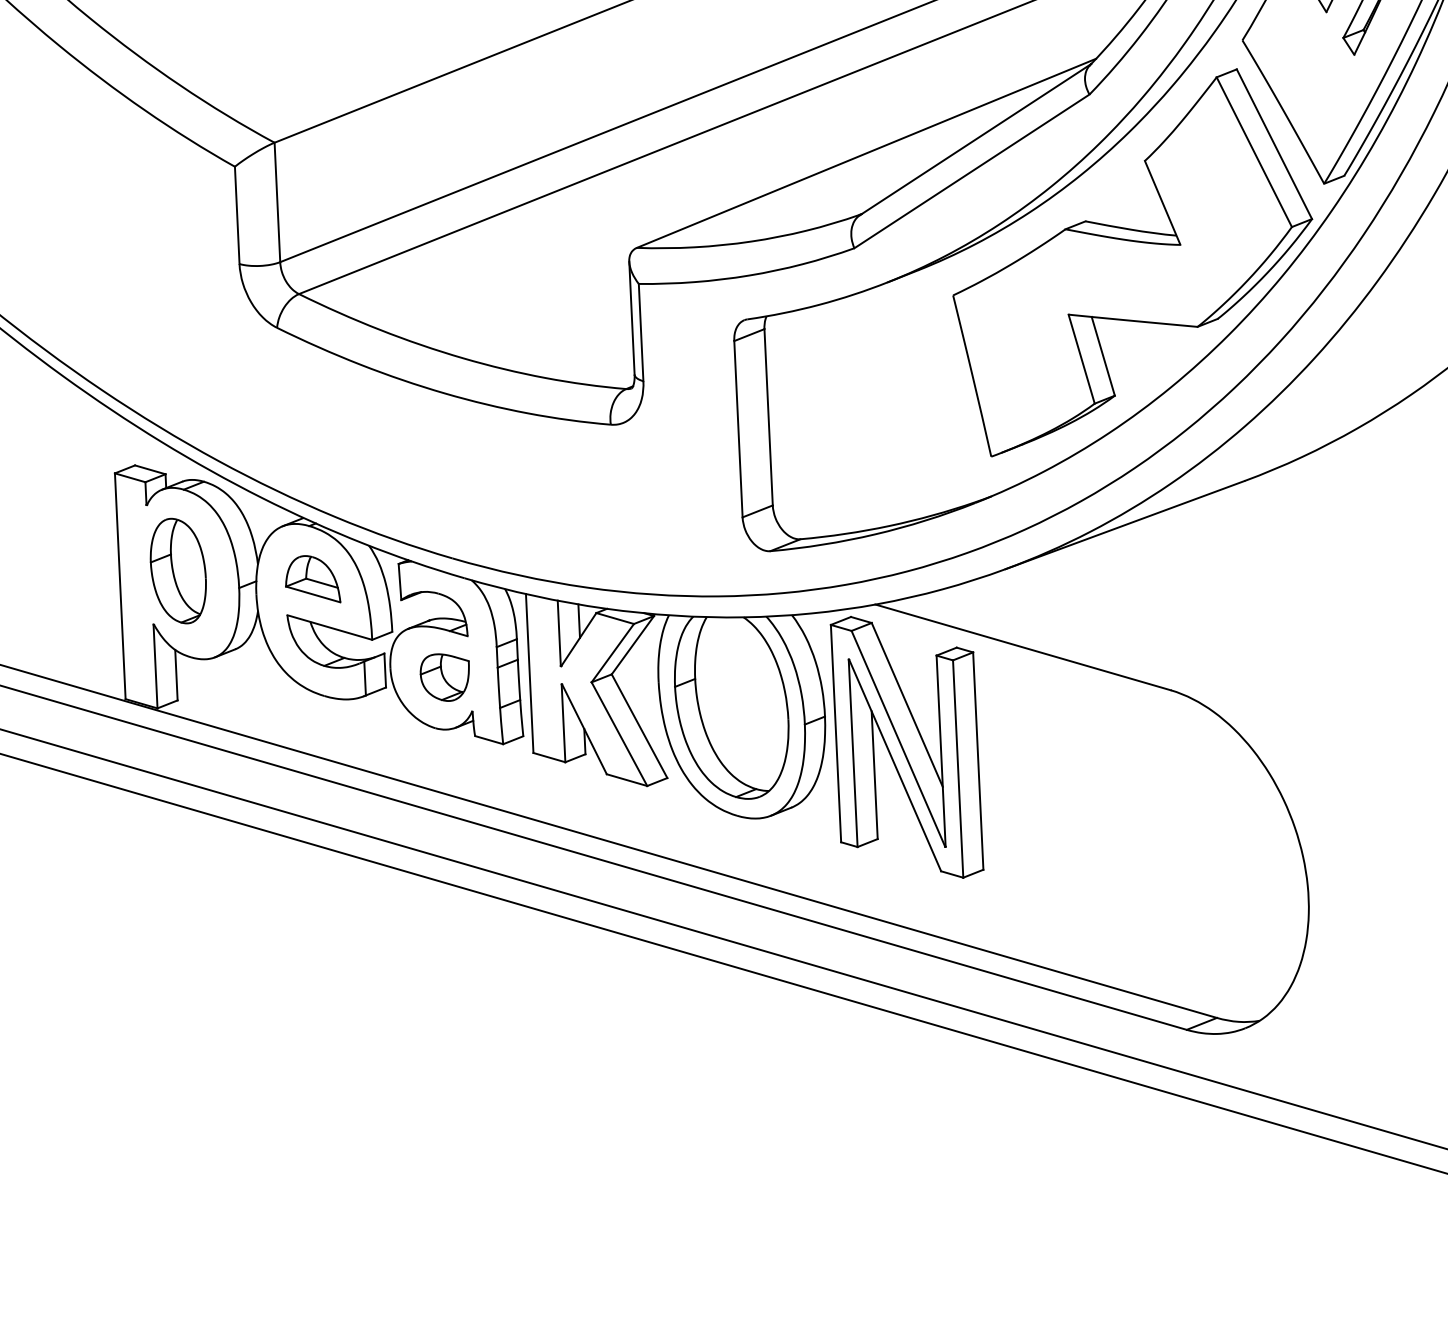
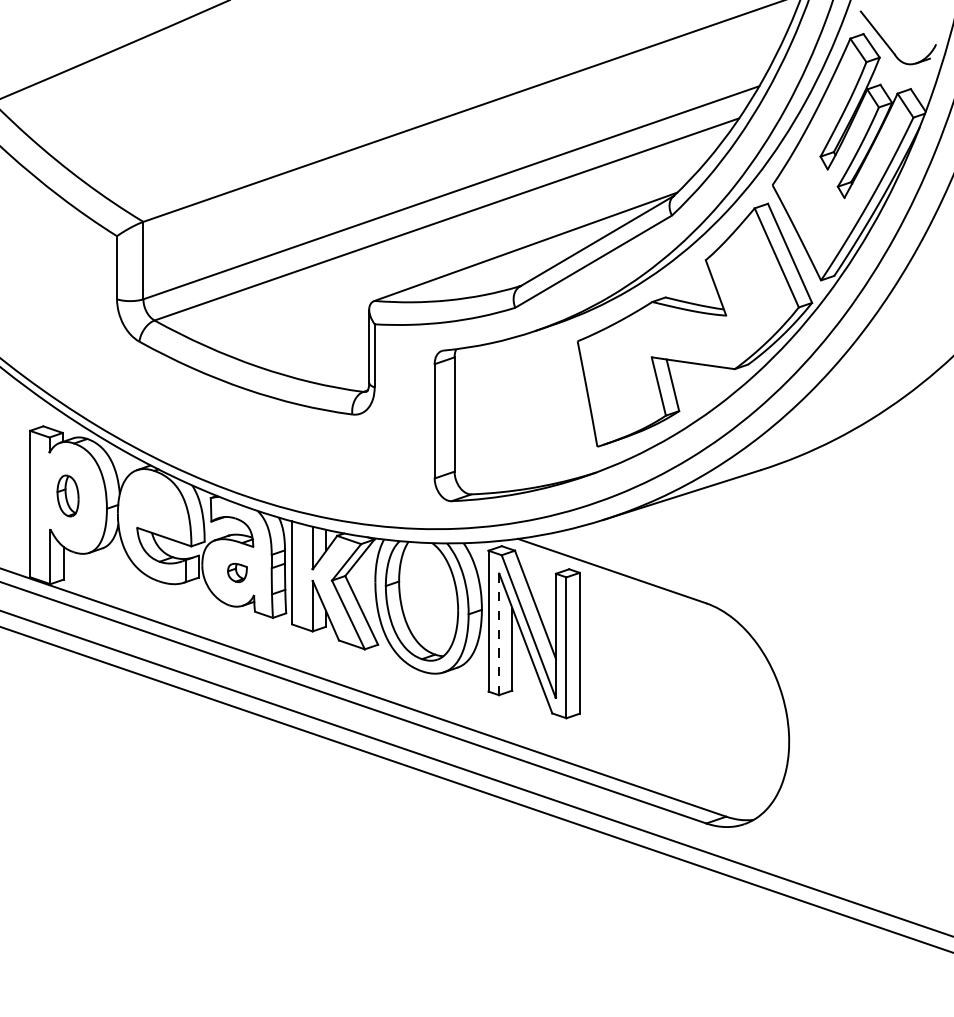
part: (177, 570) -> (67, 495), size x0.6
part: (312, 579) -> (154, 505), removed
part: (445, 676) -> (237, 572), size x0.6
line: (853, 753) -> (499, 634), solid -> dashed

